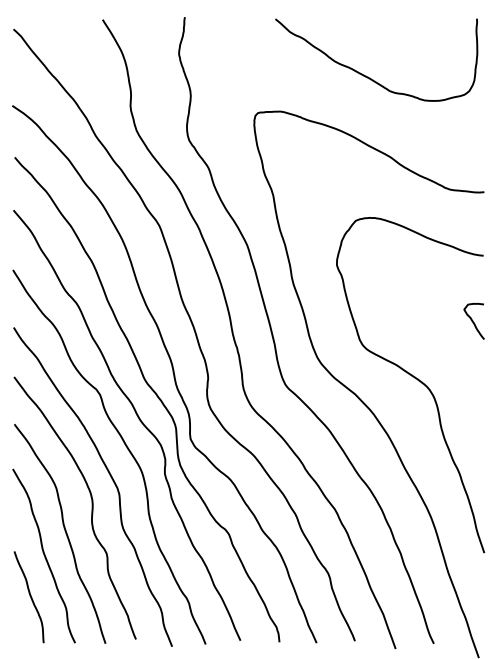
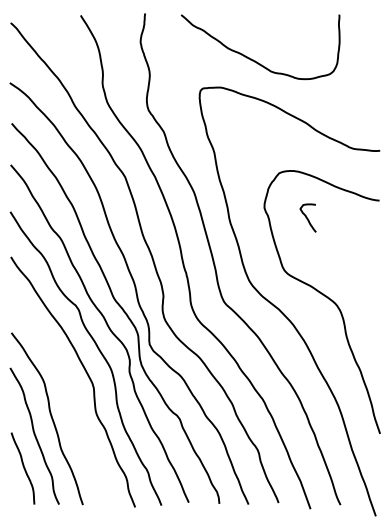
curve: (367, 75) -> (253, 59), moved
curve: (473, 320) -> (307, 217), moved
curve: (90, 509) -> (71, 399), removed

